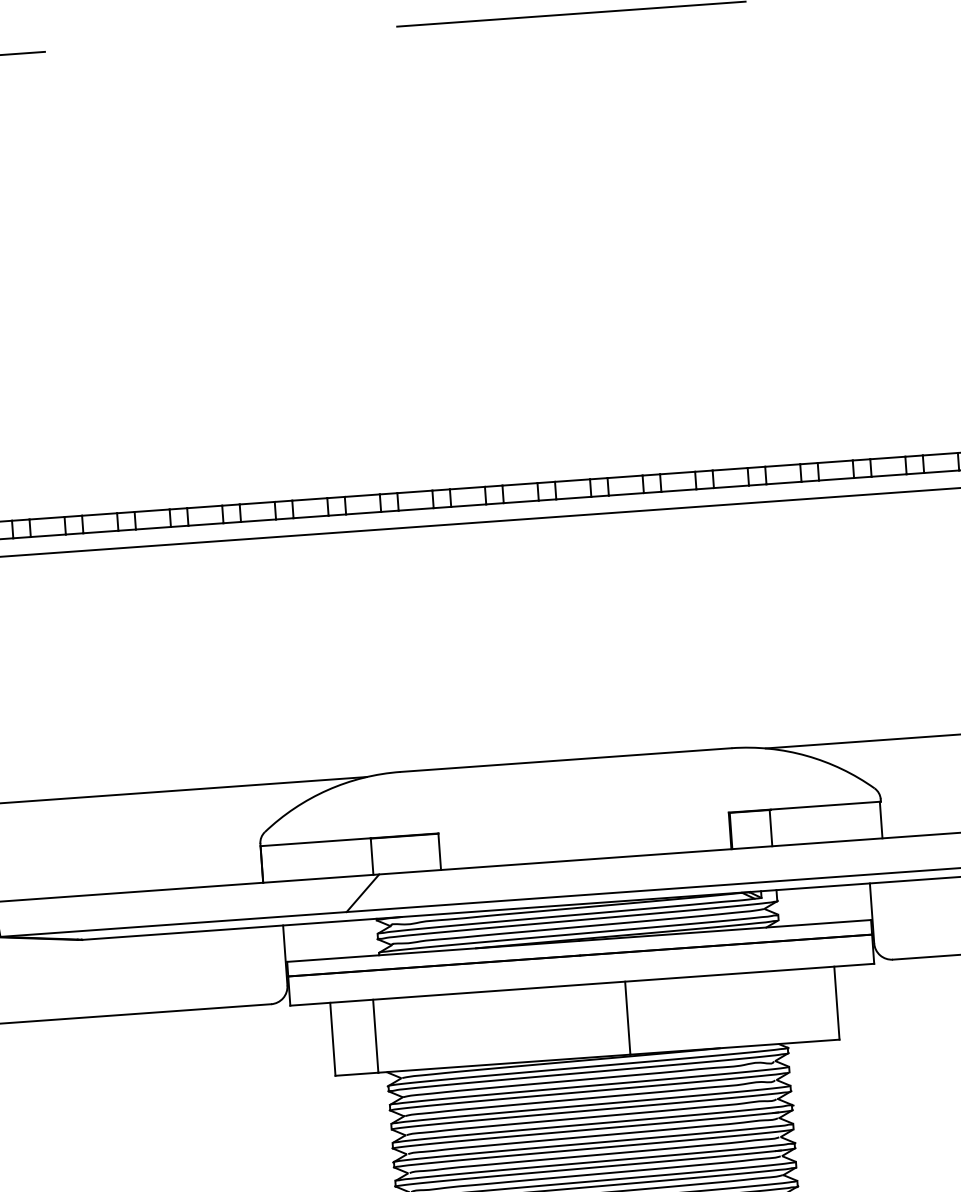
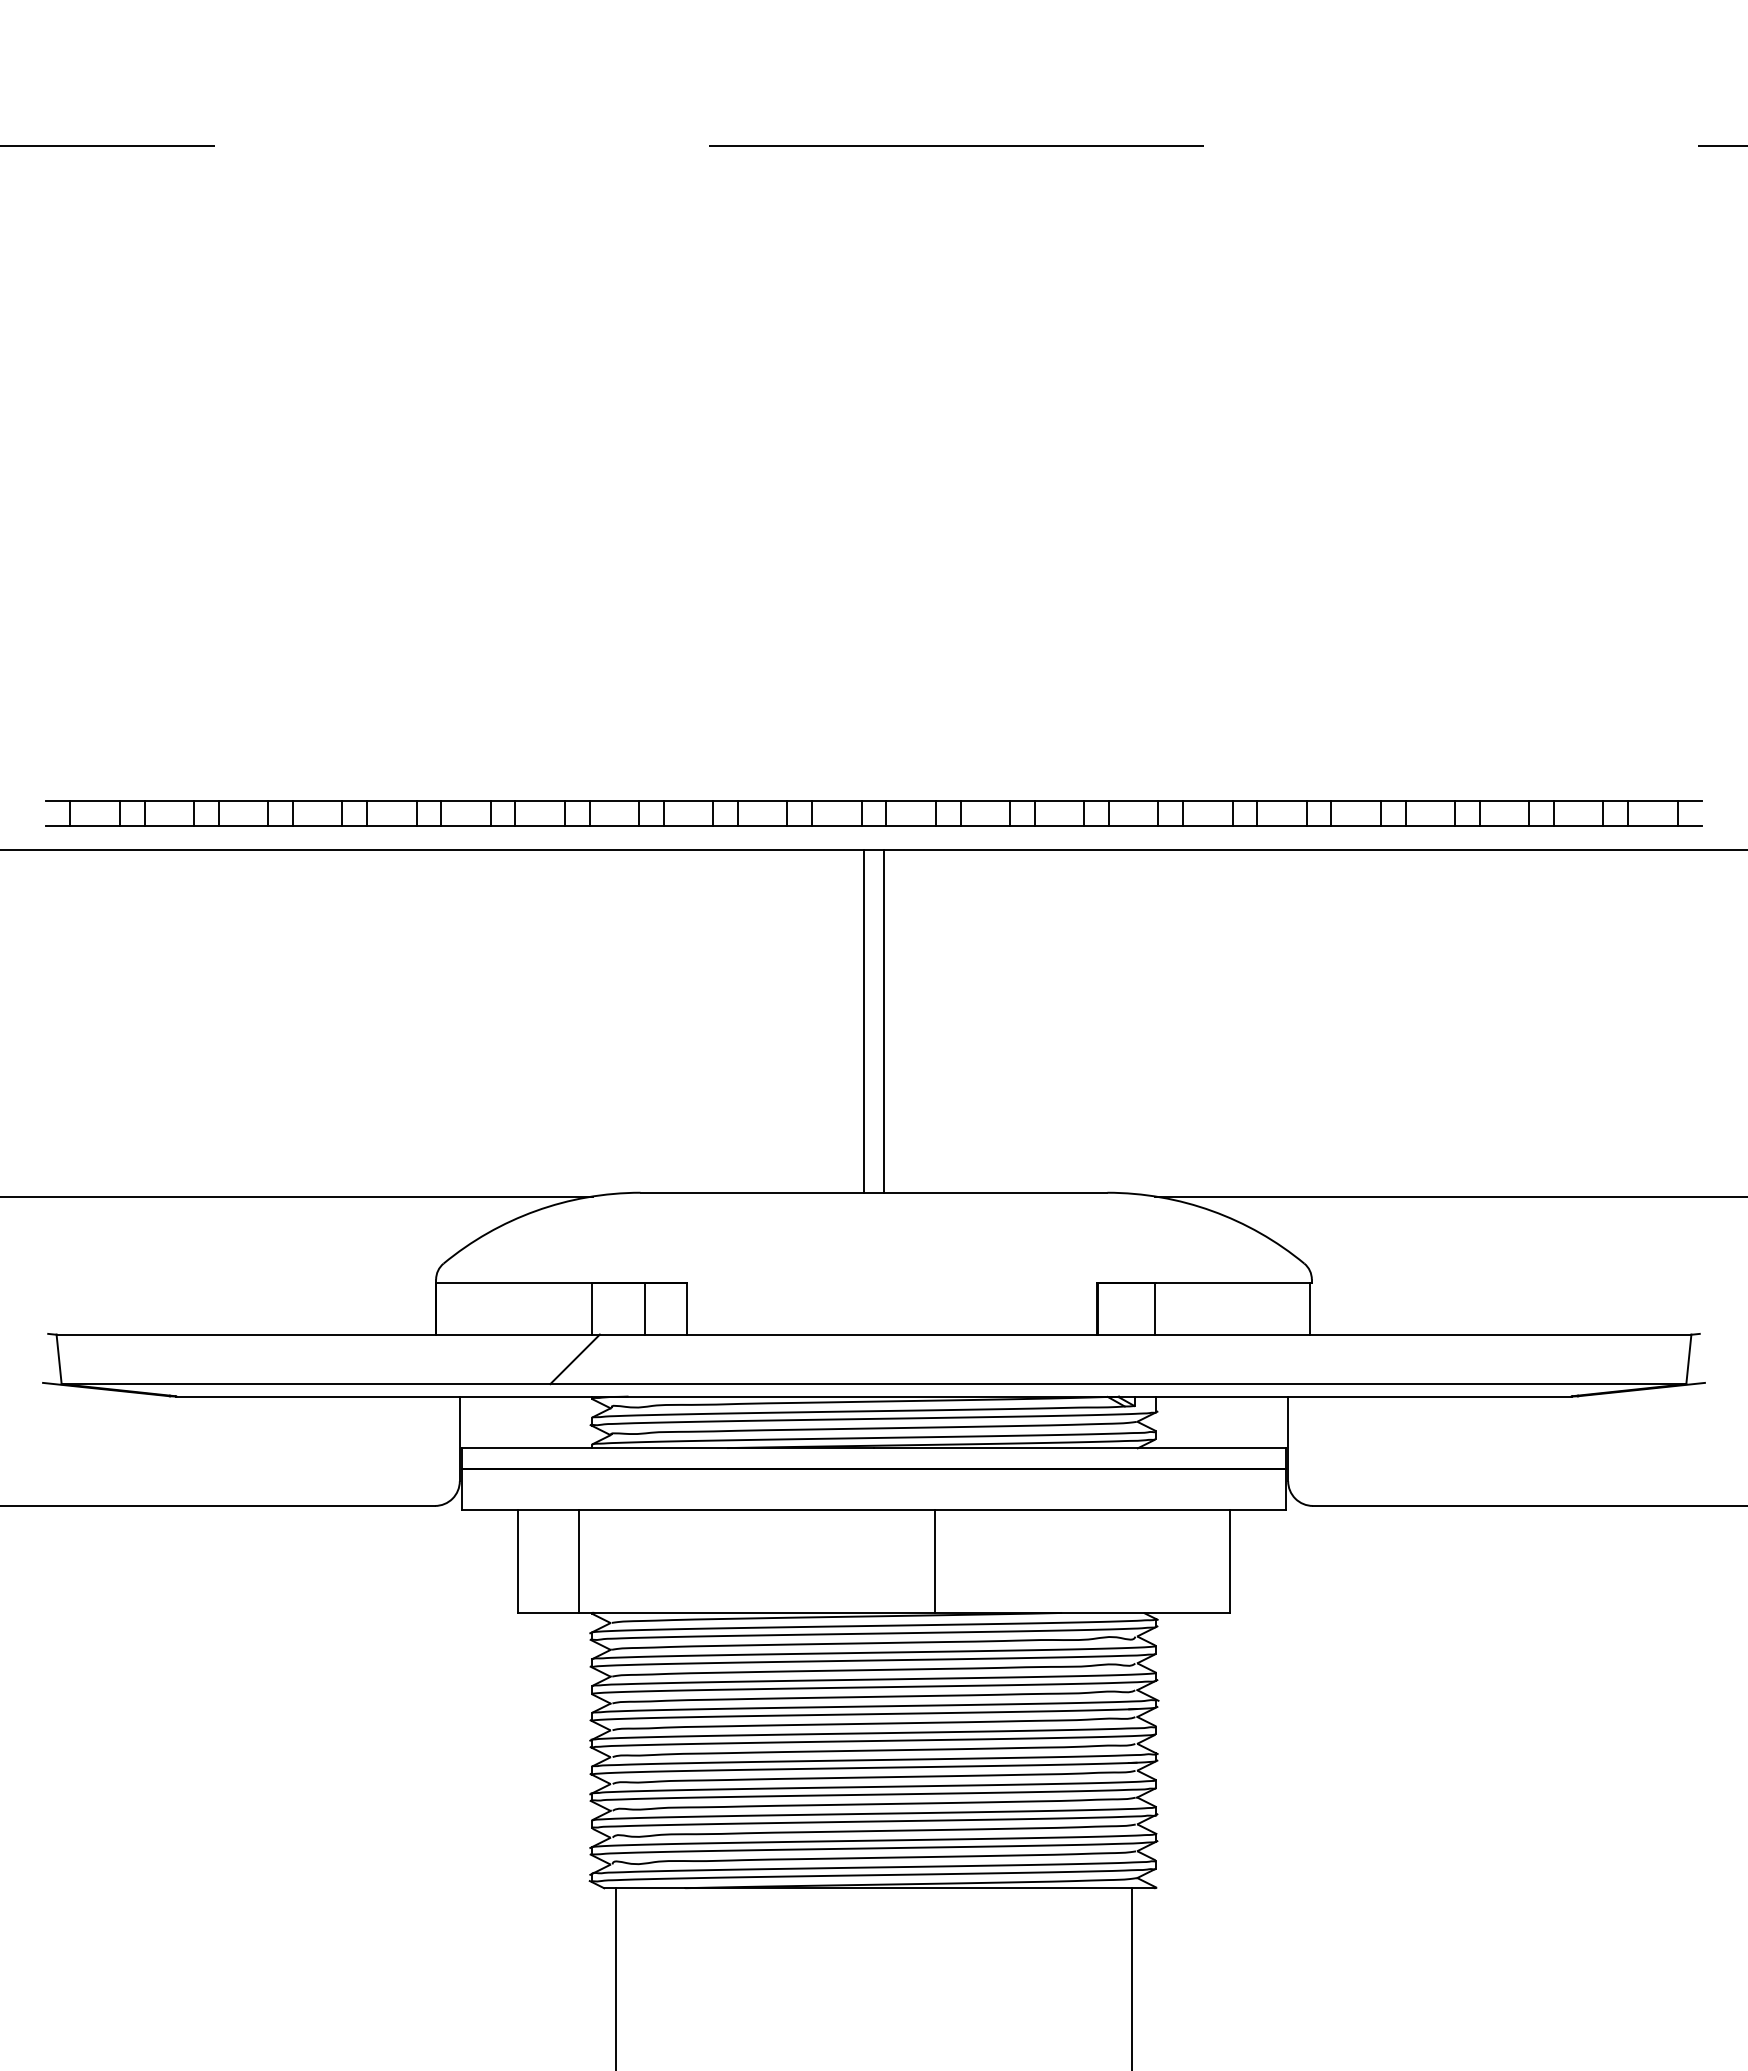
line: (564, 638) -> (884, 1021), added
line: (550, 639) -> (863, 1021), added
line: (410, 853) -> (645, 1308), added

